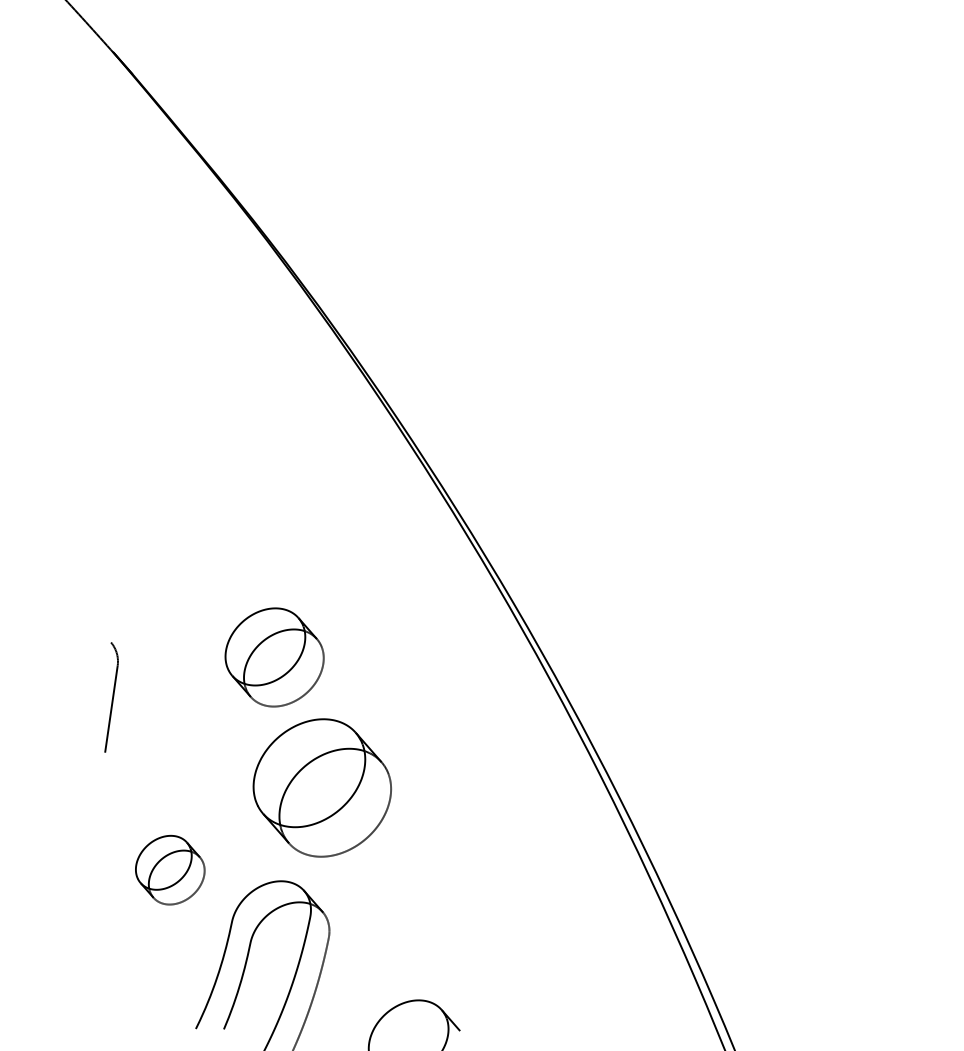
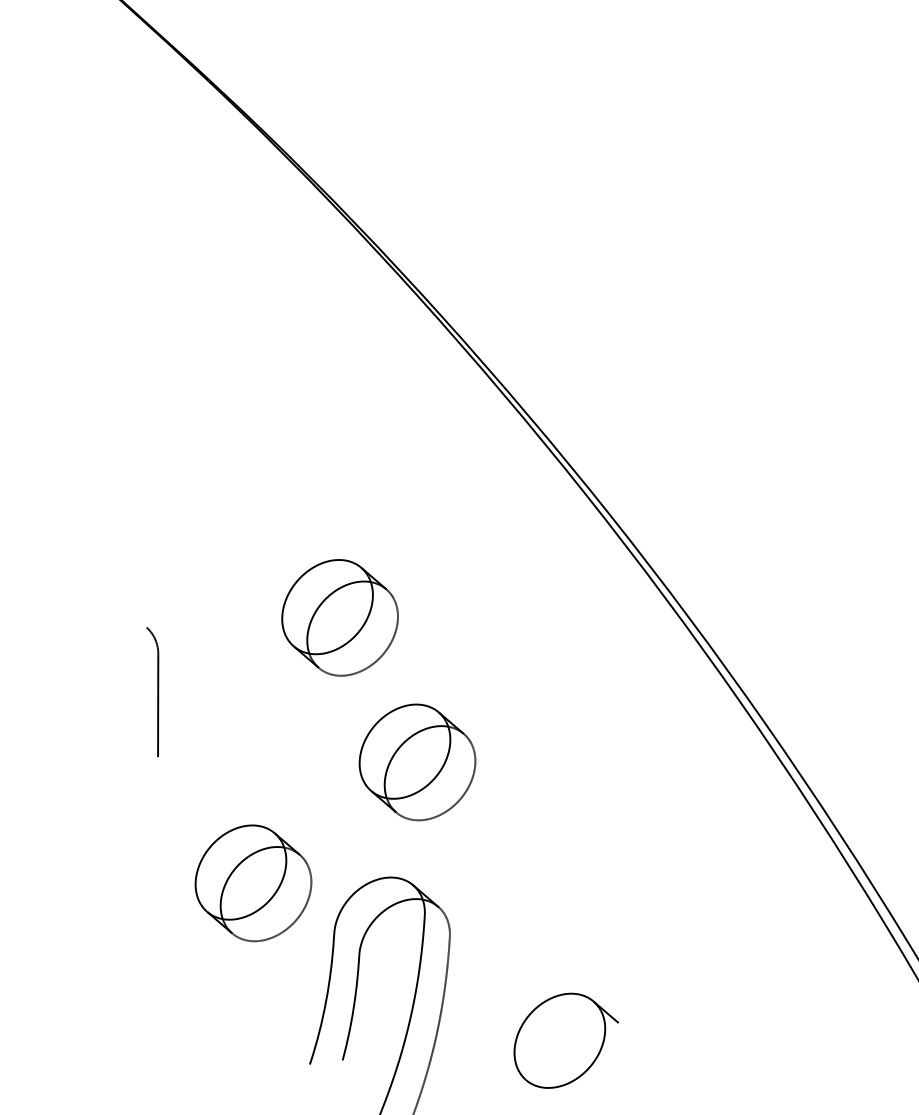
part: (322, 788) -> (417, 762), size x0.71
part: (170, 870) -> (253, 883), size x1.43

